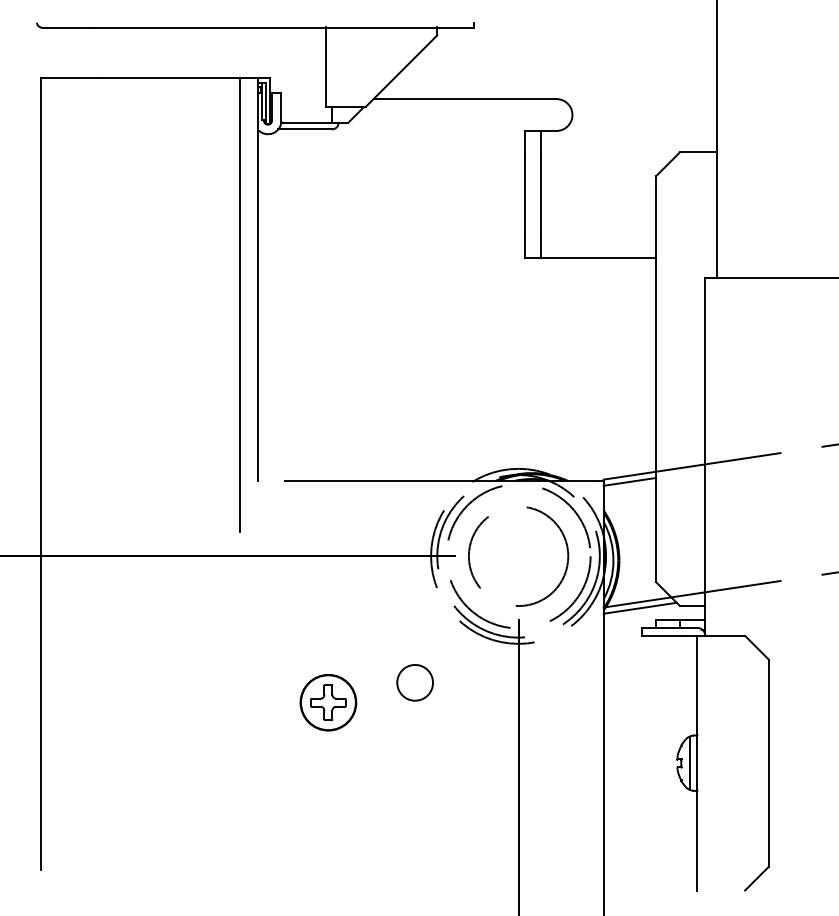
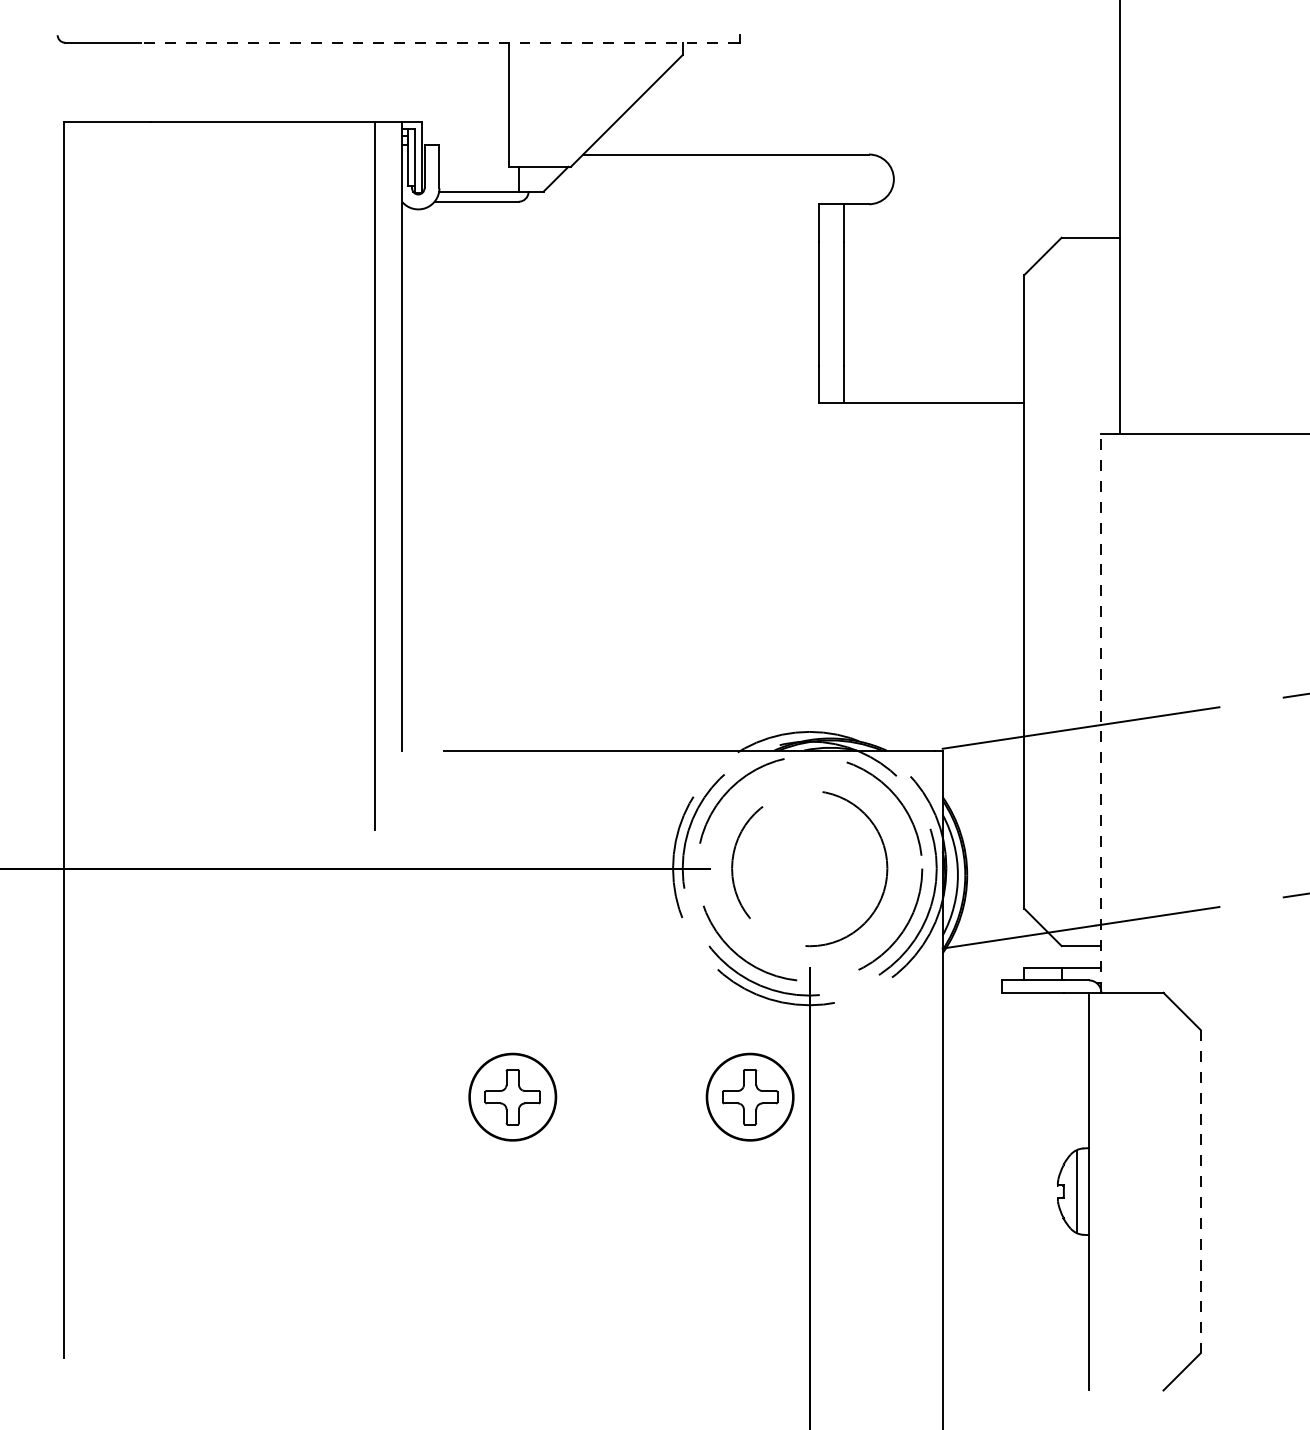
line: (281, 27) -> (439, 42), solid -> dashed
line: (705, 456) -> (1101, 712), solid -> dashed
line: (629, 481) -> (982, 751), removed
line: (639, 607) -> (998, 948), removed
circle: (414, 682) -> (647, 1065), removed
part: (480, 702) -> (750, 1096), added
line: (768, 763) -> (1200, 1192), solid -> dashed

